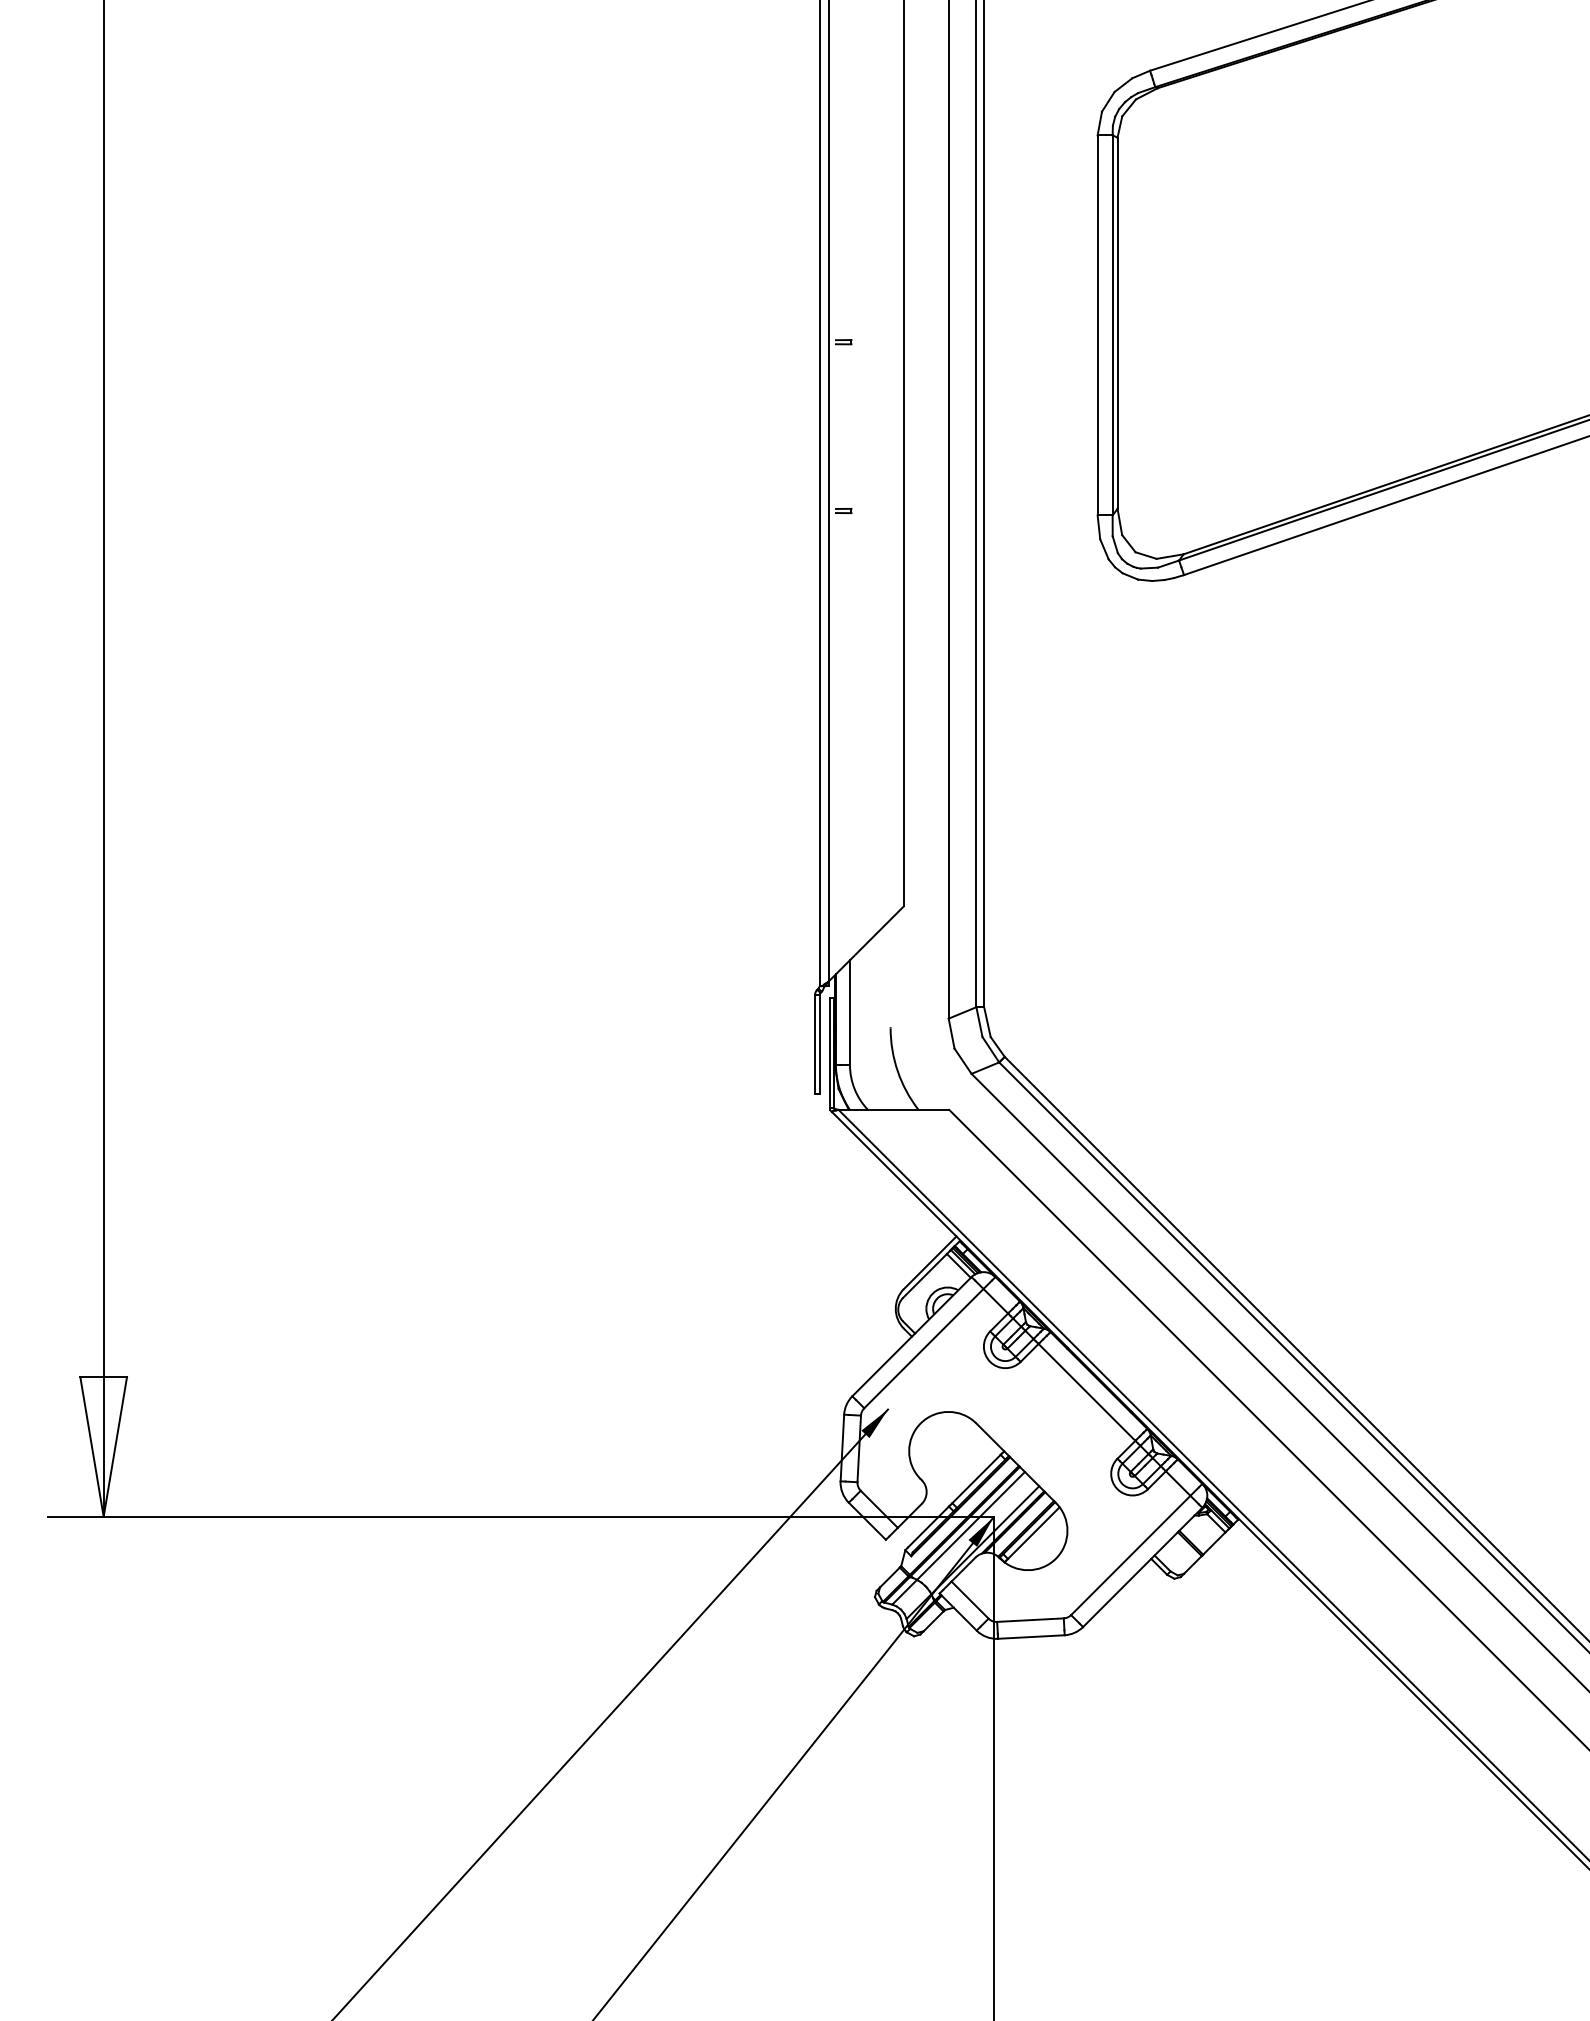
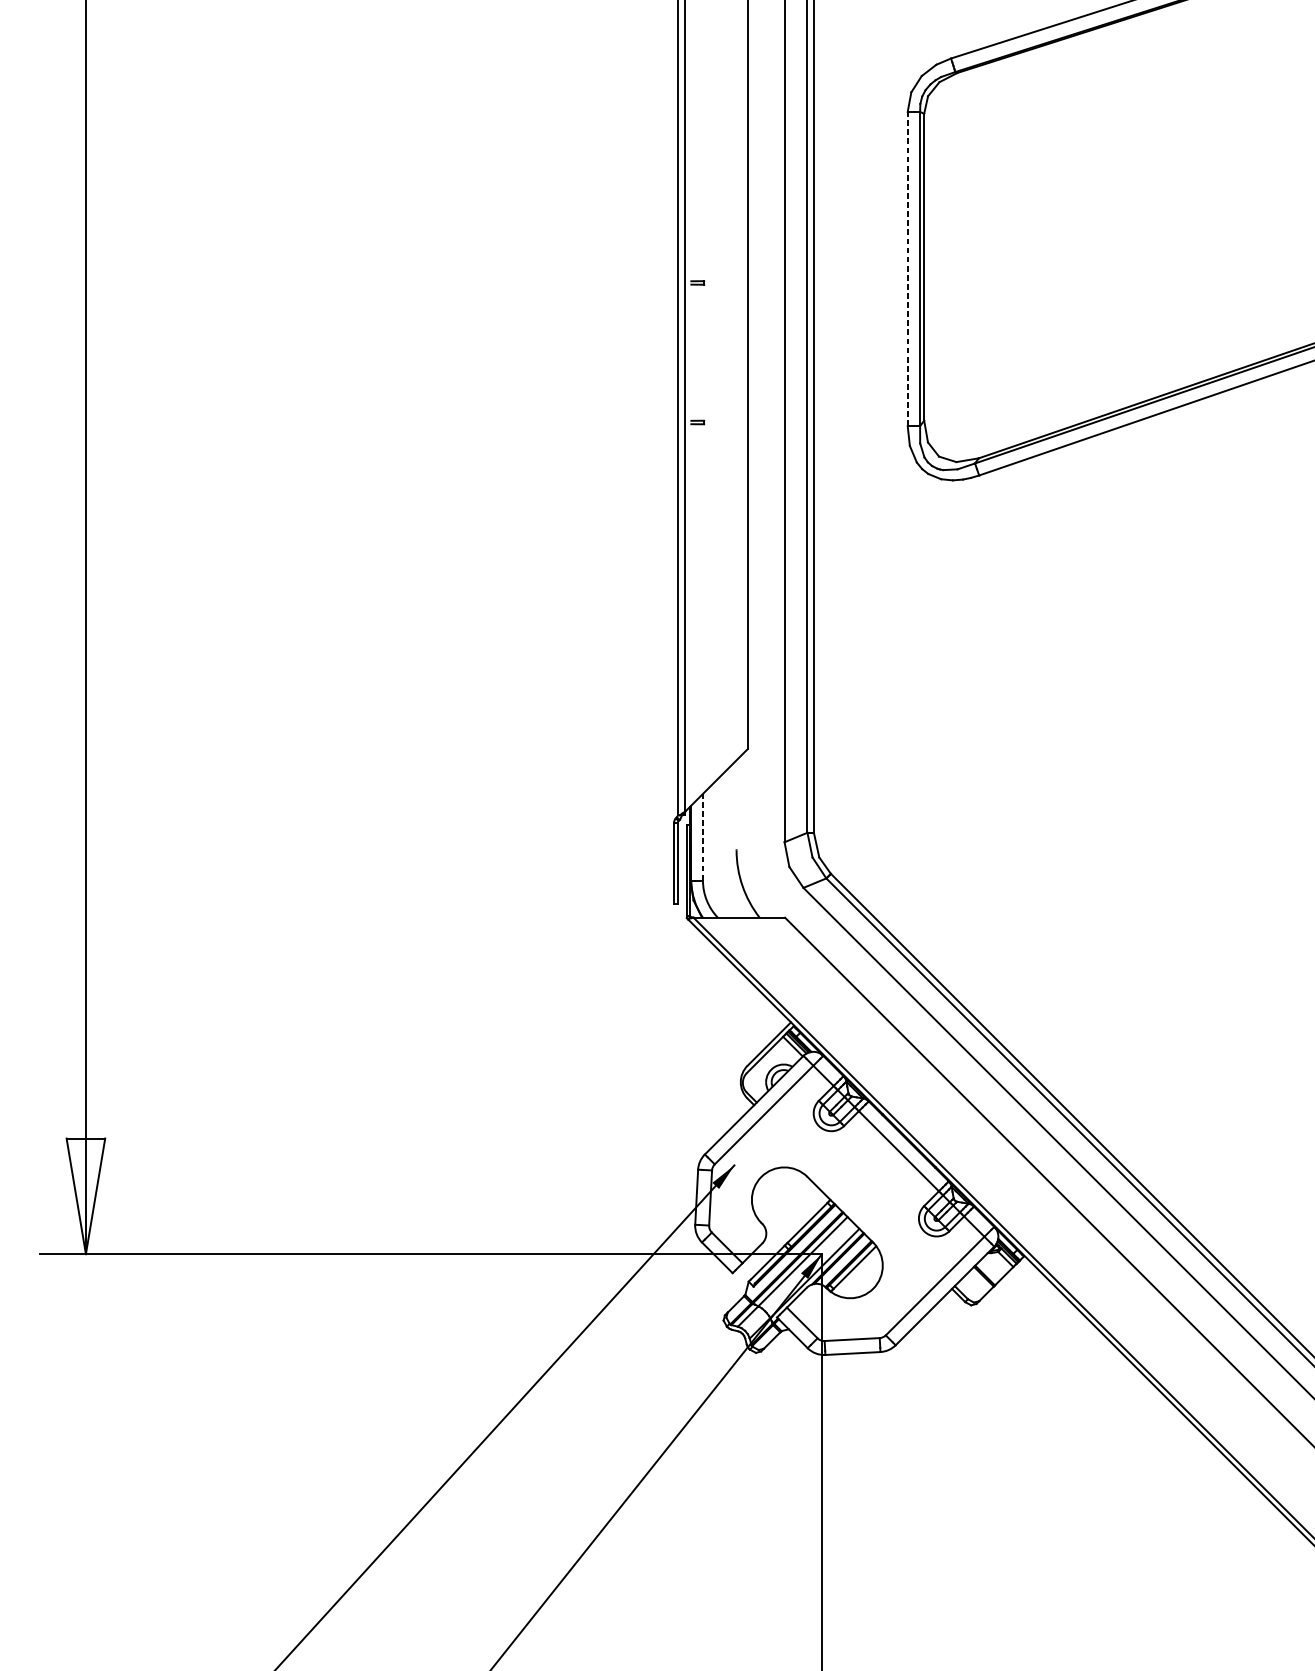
line: (1097, 324) -> (907, 268), solid -> dashed
line: (849, 1012) -> (702, 837), solid -> dashed

